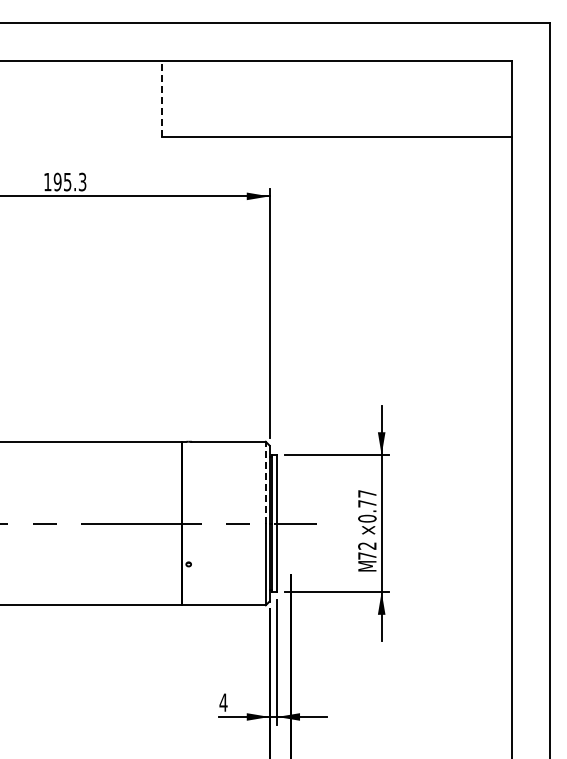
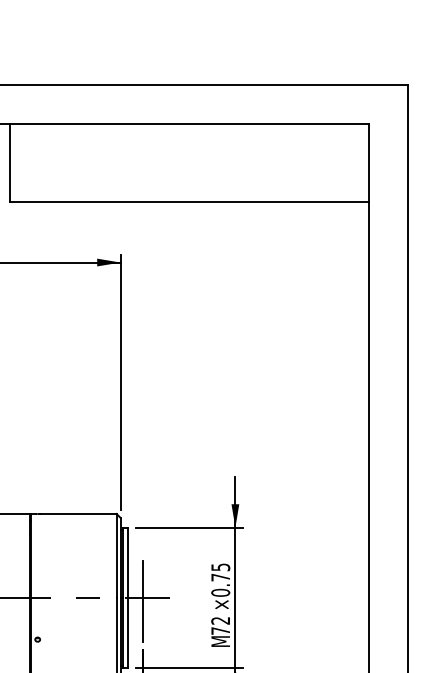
line: (161, 98) -> (9, 162), dashed -> solid
line: (265, 482) -> (116, 555), dashed -> solid
text: (367, 493) -> (220, 566), ×0.77 -> ×0.75
line: (291, 527) -> (142, 601), added

